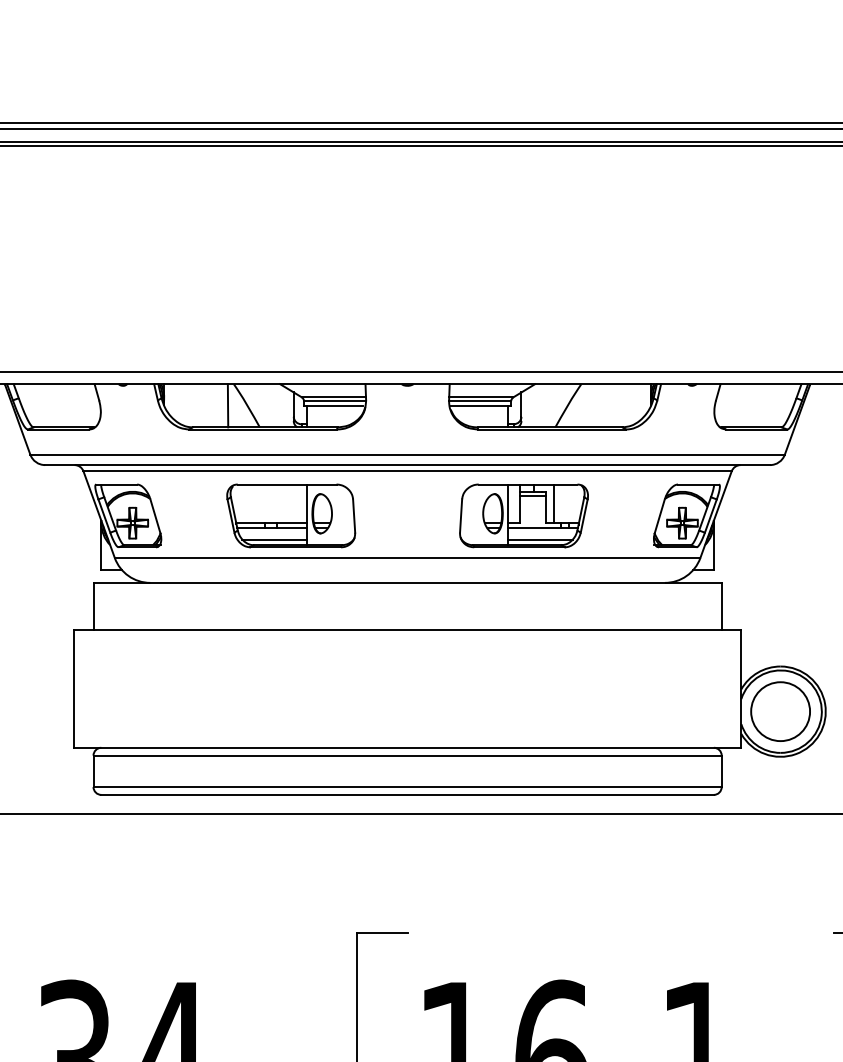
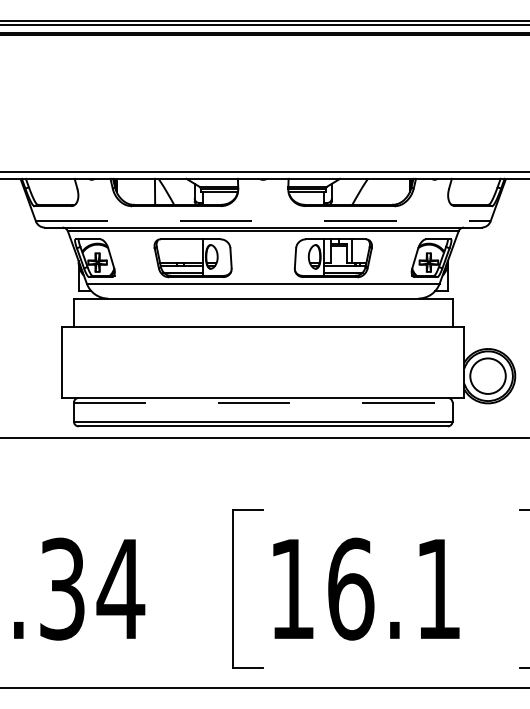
line: (407, 454) -> (263, 221), solid -> dashed
line: (407, 755) -> (263, 402), solid -> dashed

